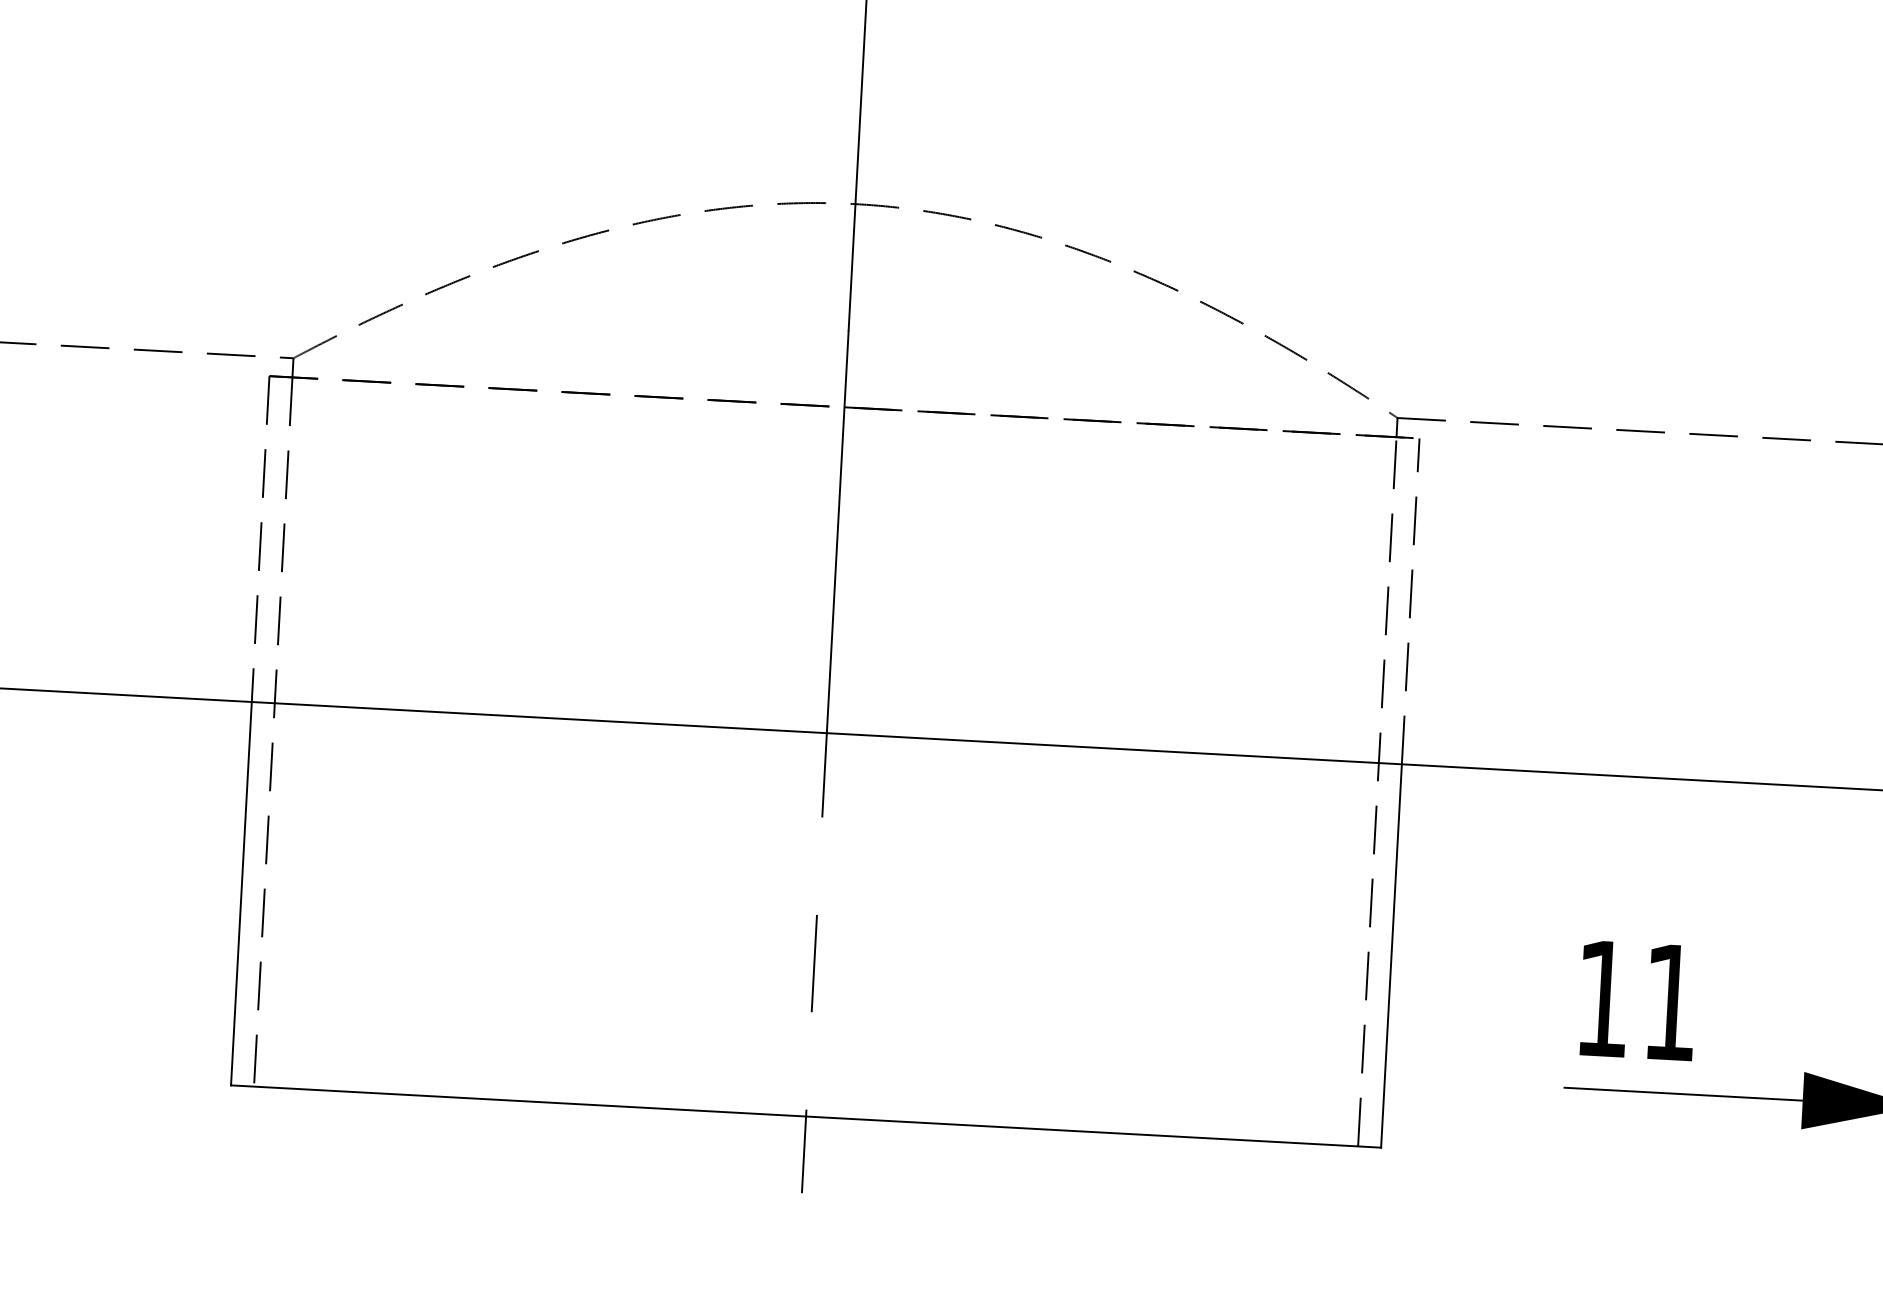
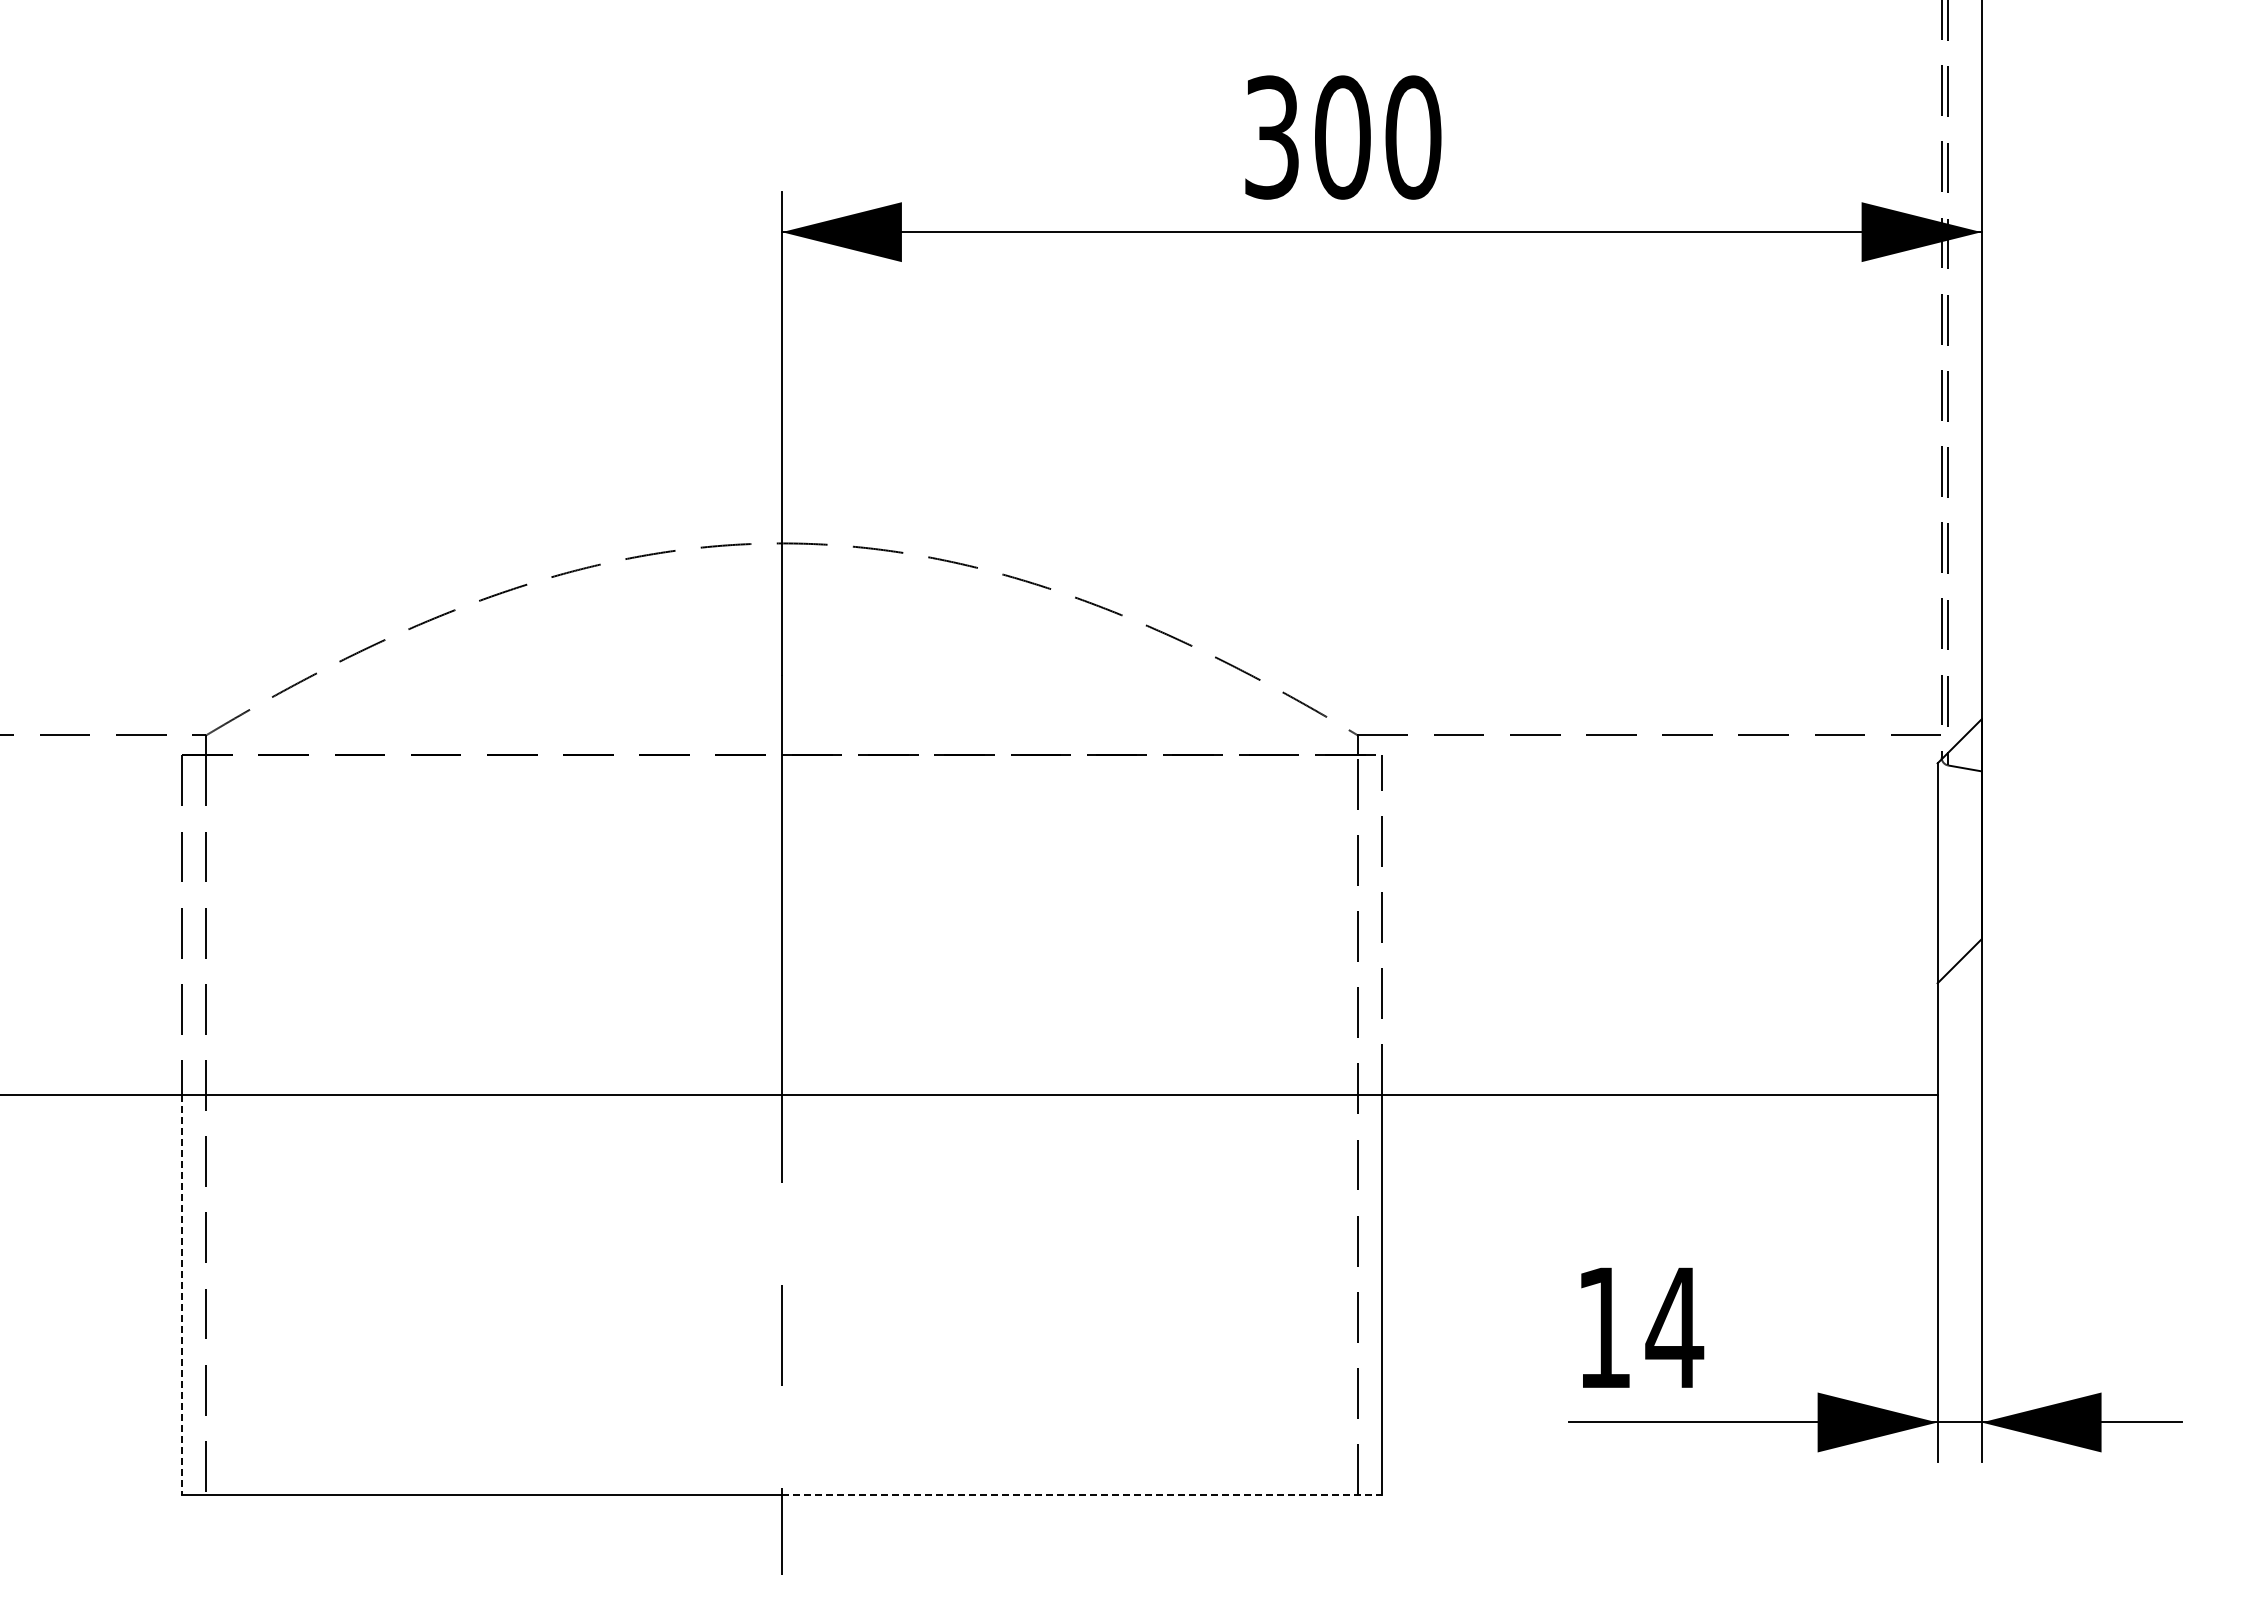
line: (241, 894) -> (182, 1295), solid -> dashed
text: (1670, 1002) -> (1674, 1327), 11 -> 14
line: (1093, 1132) -> (1081, 1495), solid -> dashed

